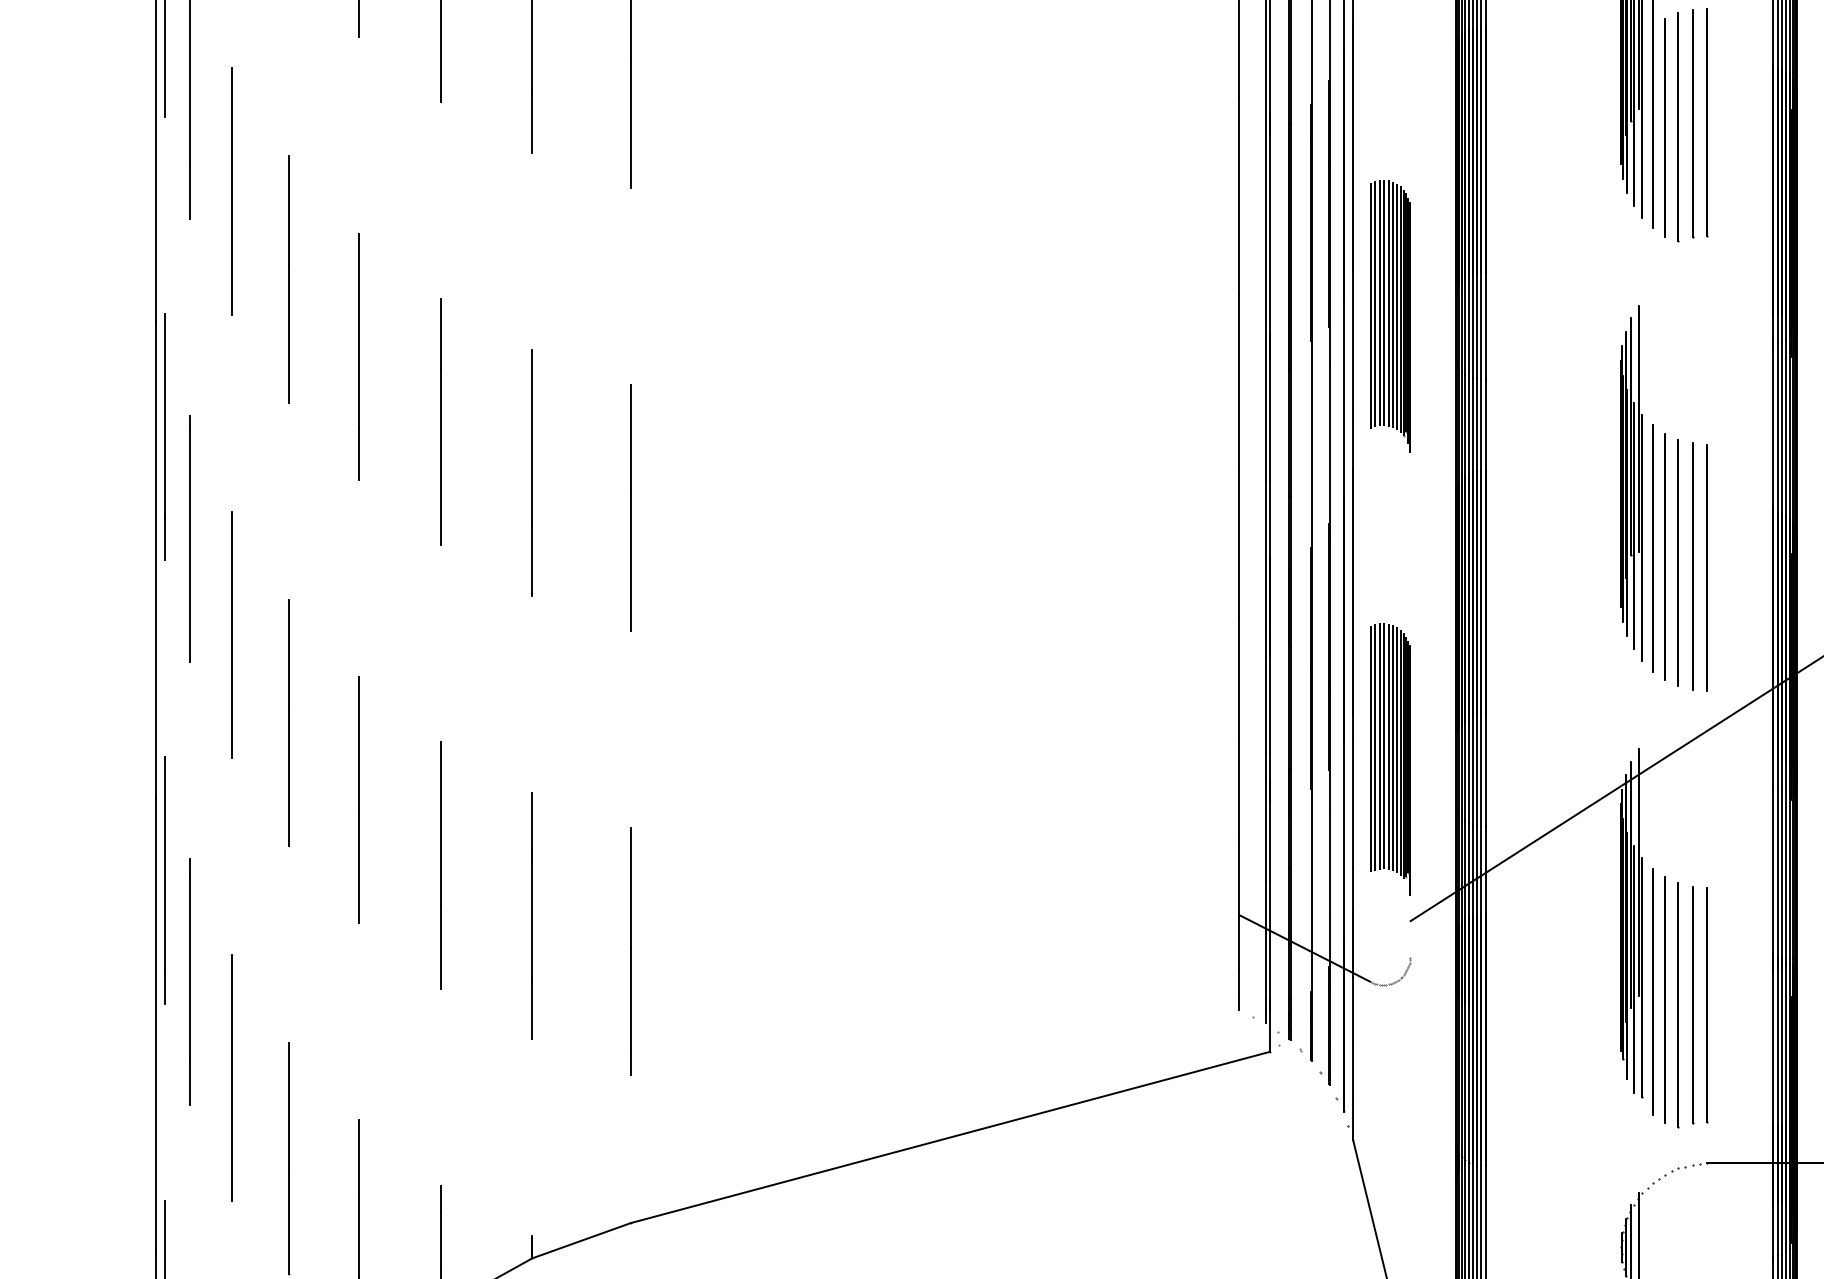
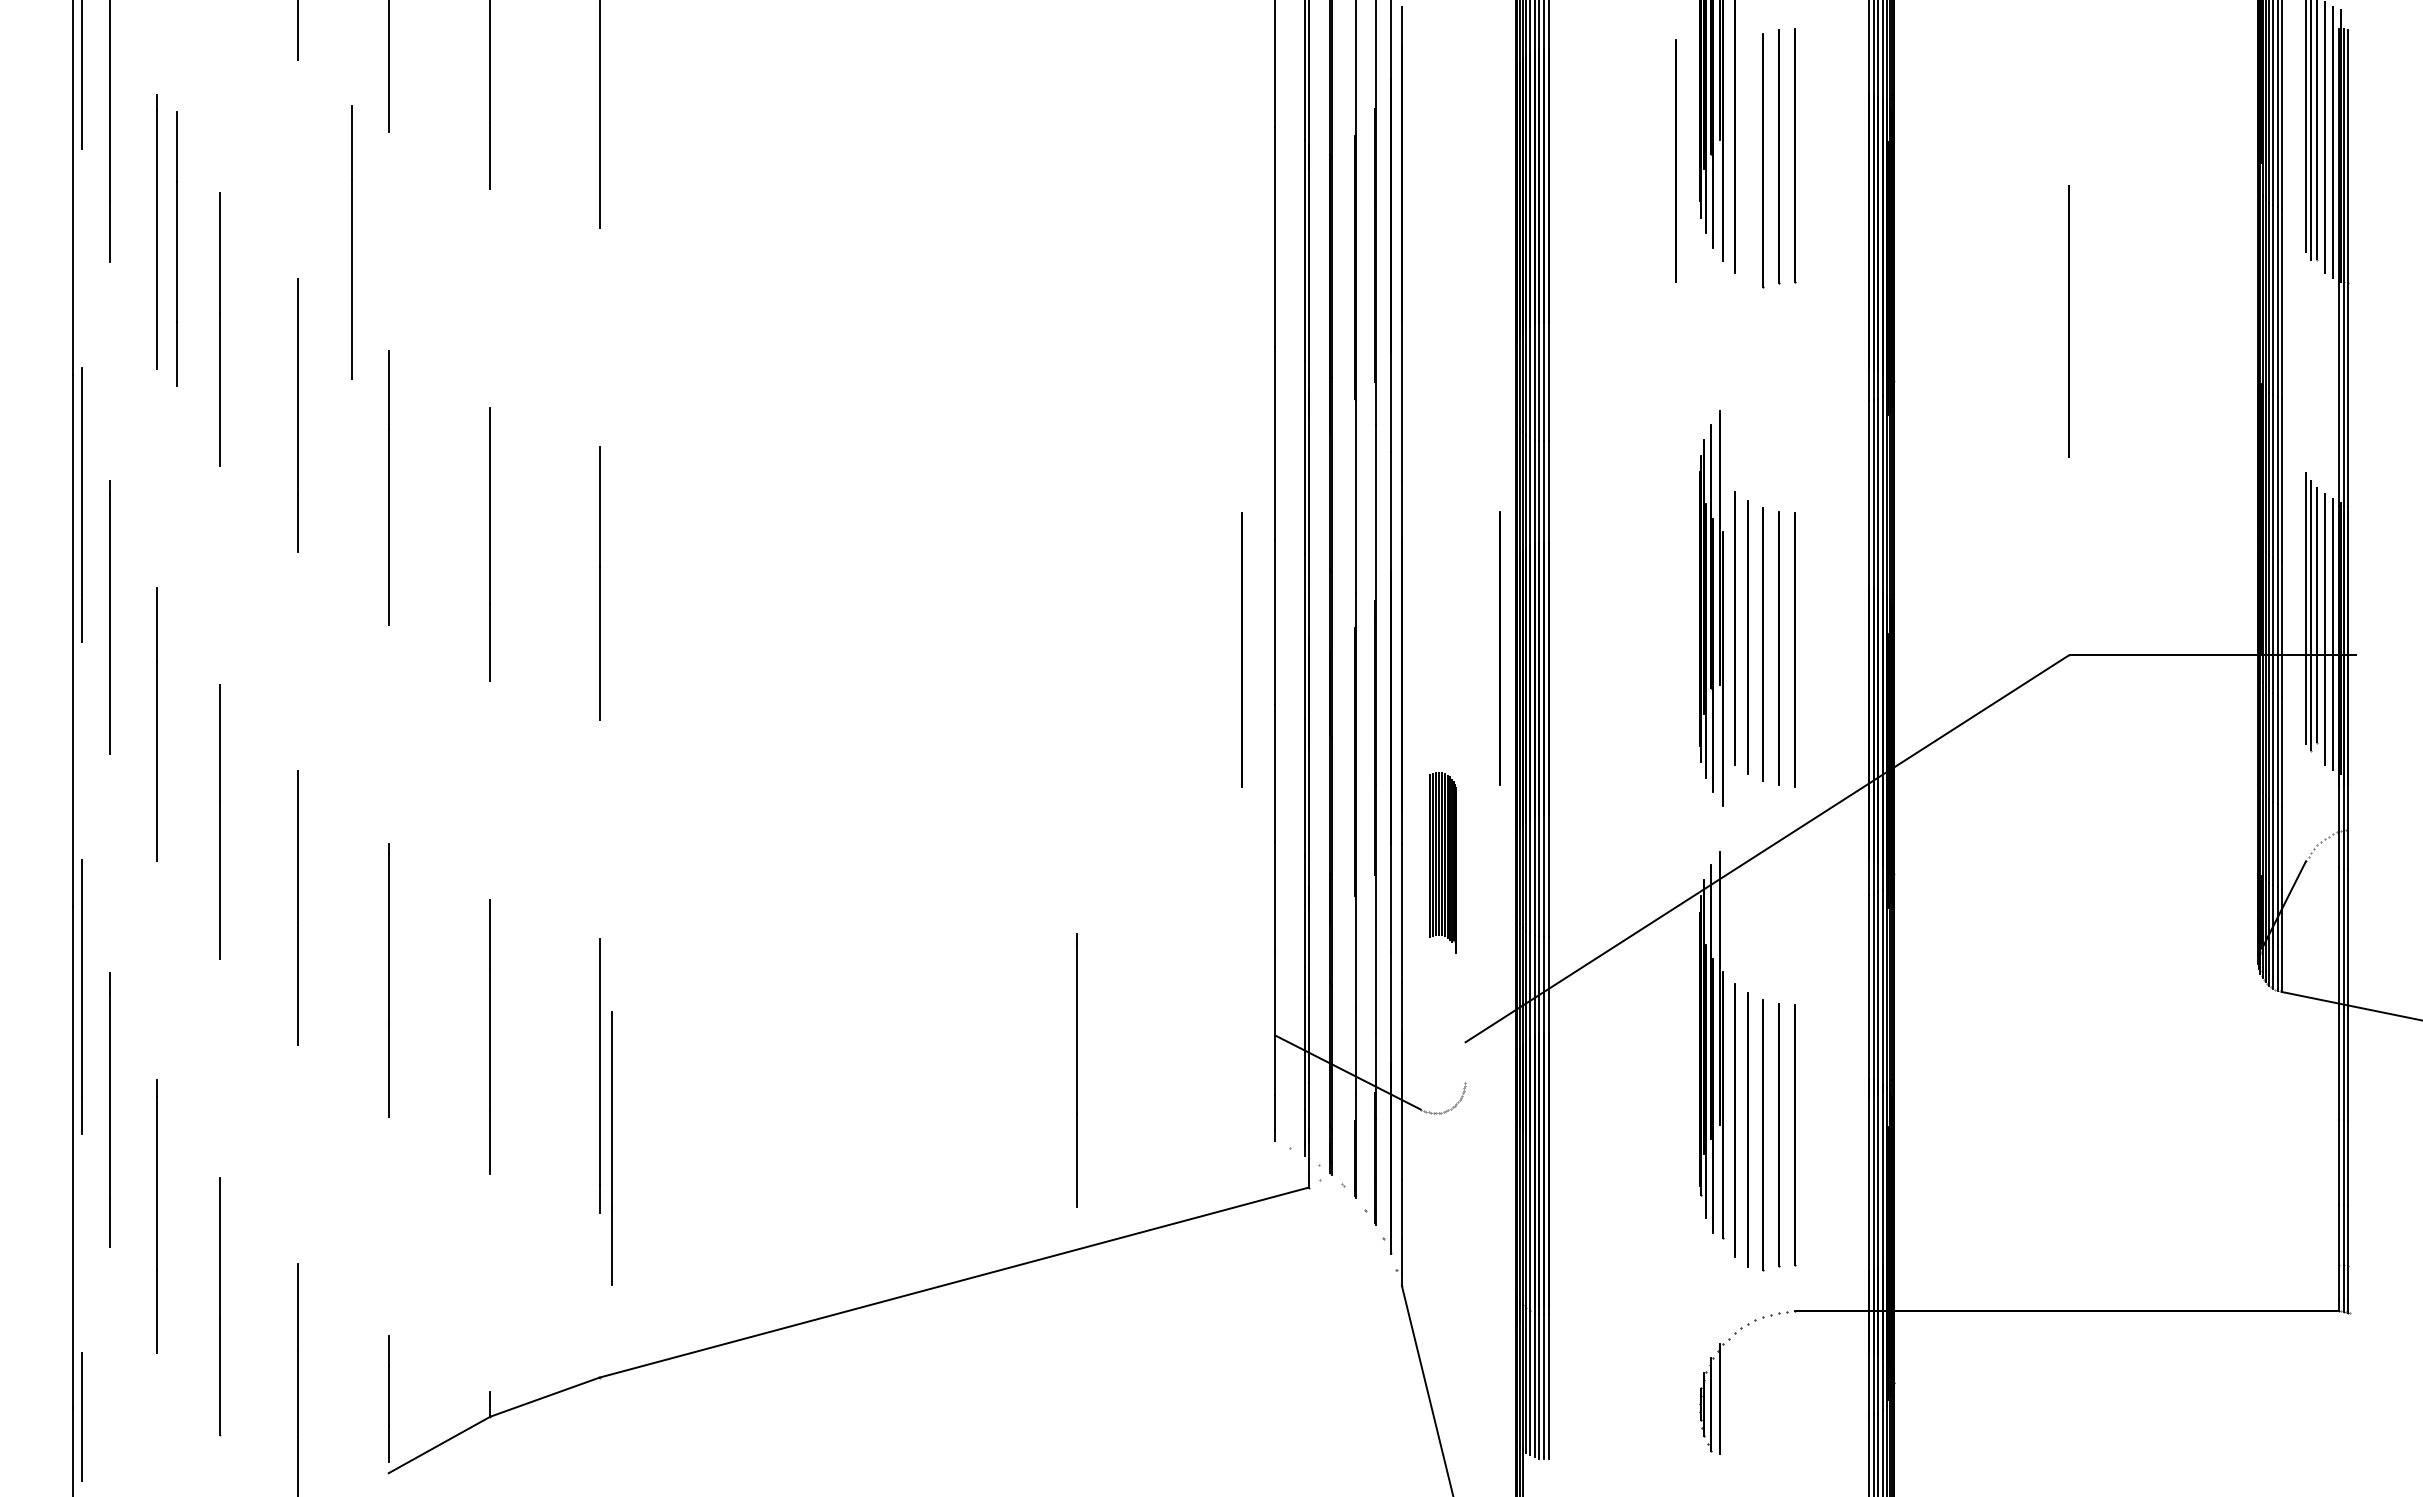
line: (1664, 127) -> (1675, 160), moved
line: (407, 200) -> (351, 242), added
line: (249, 206) -> (176, 248), added
part: (1389, 316) -> (1442, 370), removed
part: (1632, 483) -> (1711, 608), moved
line: (1441, 566) -> (1499, 648), added
line: (1208, 567) -> (1241, 649), added
part: (1389, 759) -> (1442, 862), size x0.6
line: (1060, 946) -> (1076, 1070), added
line: (641, 1016) -> (611, 1148), added

